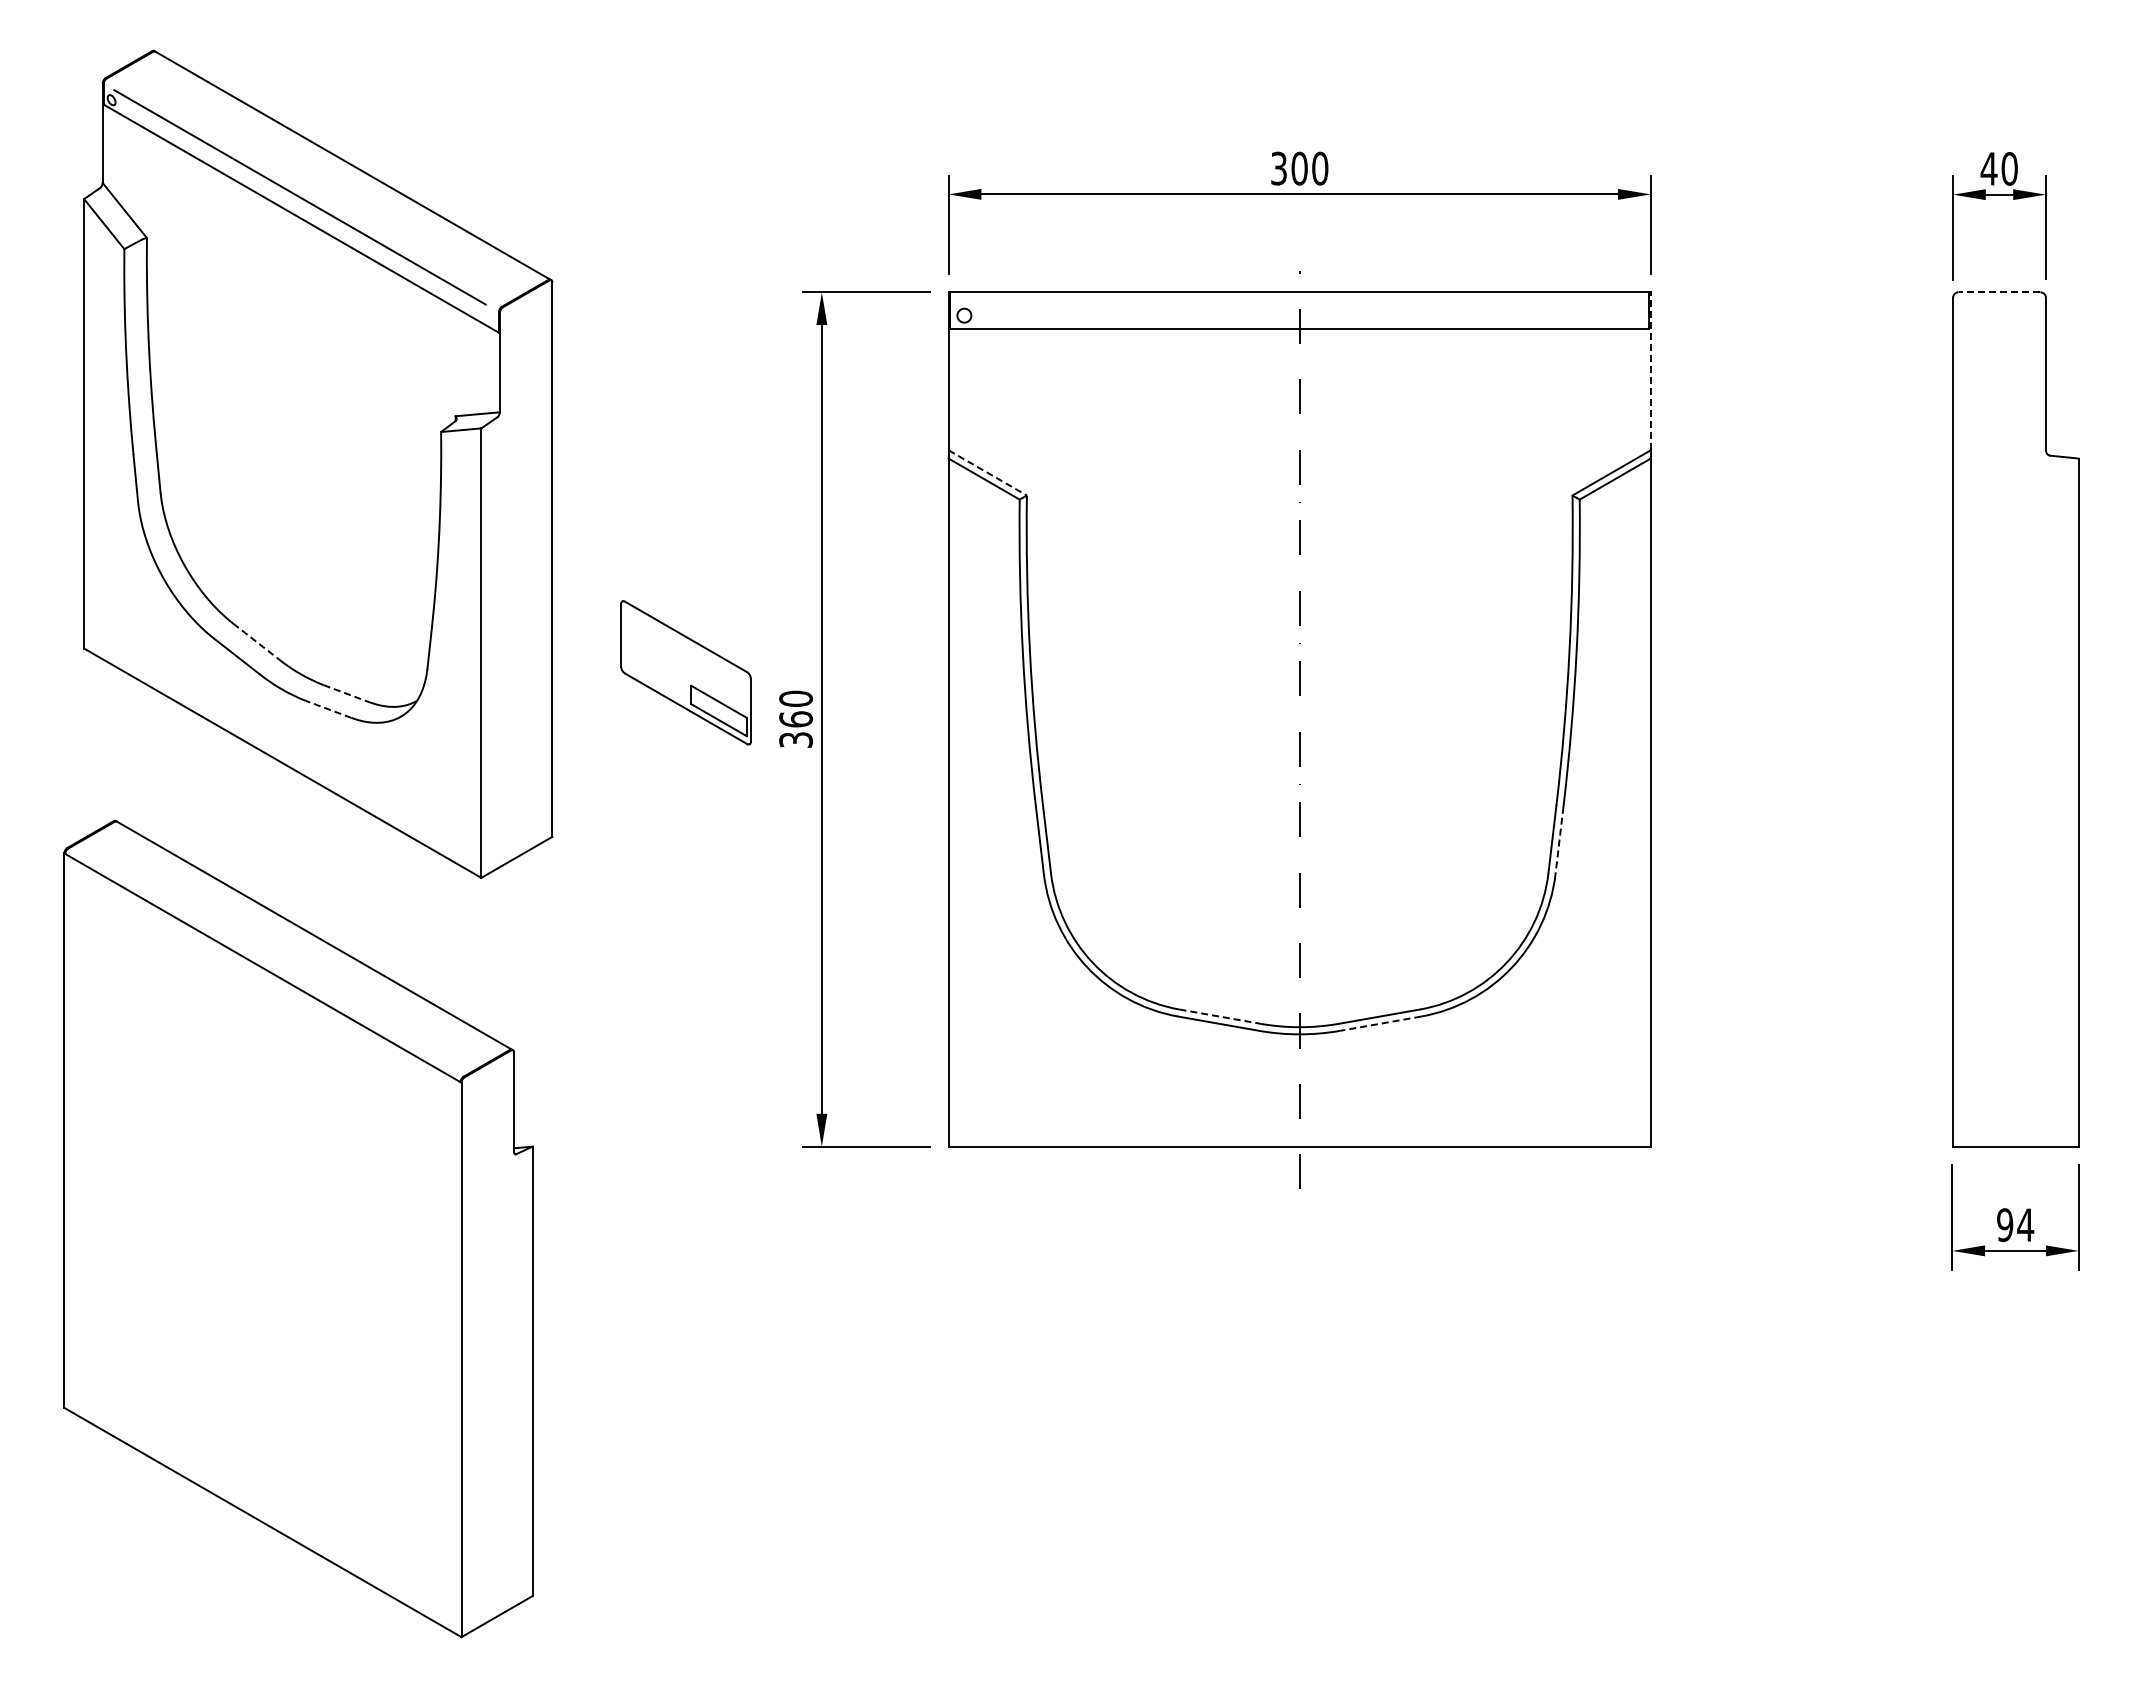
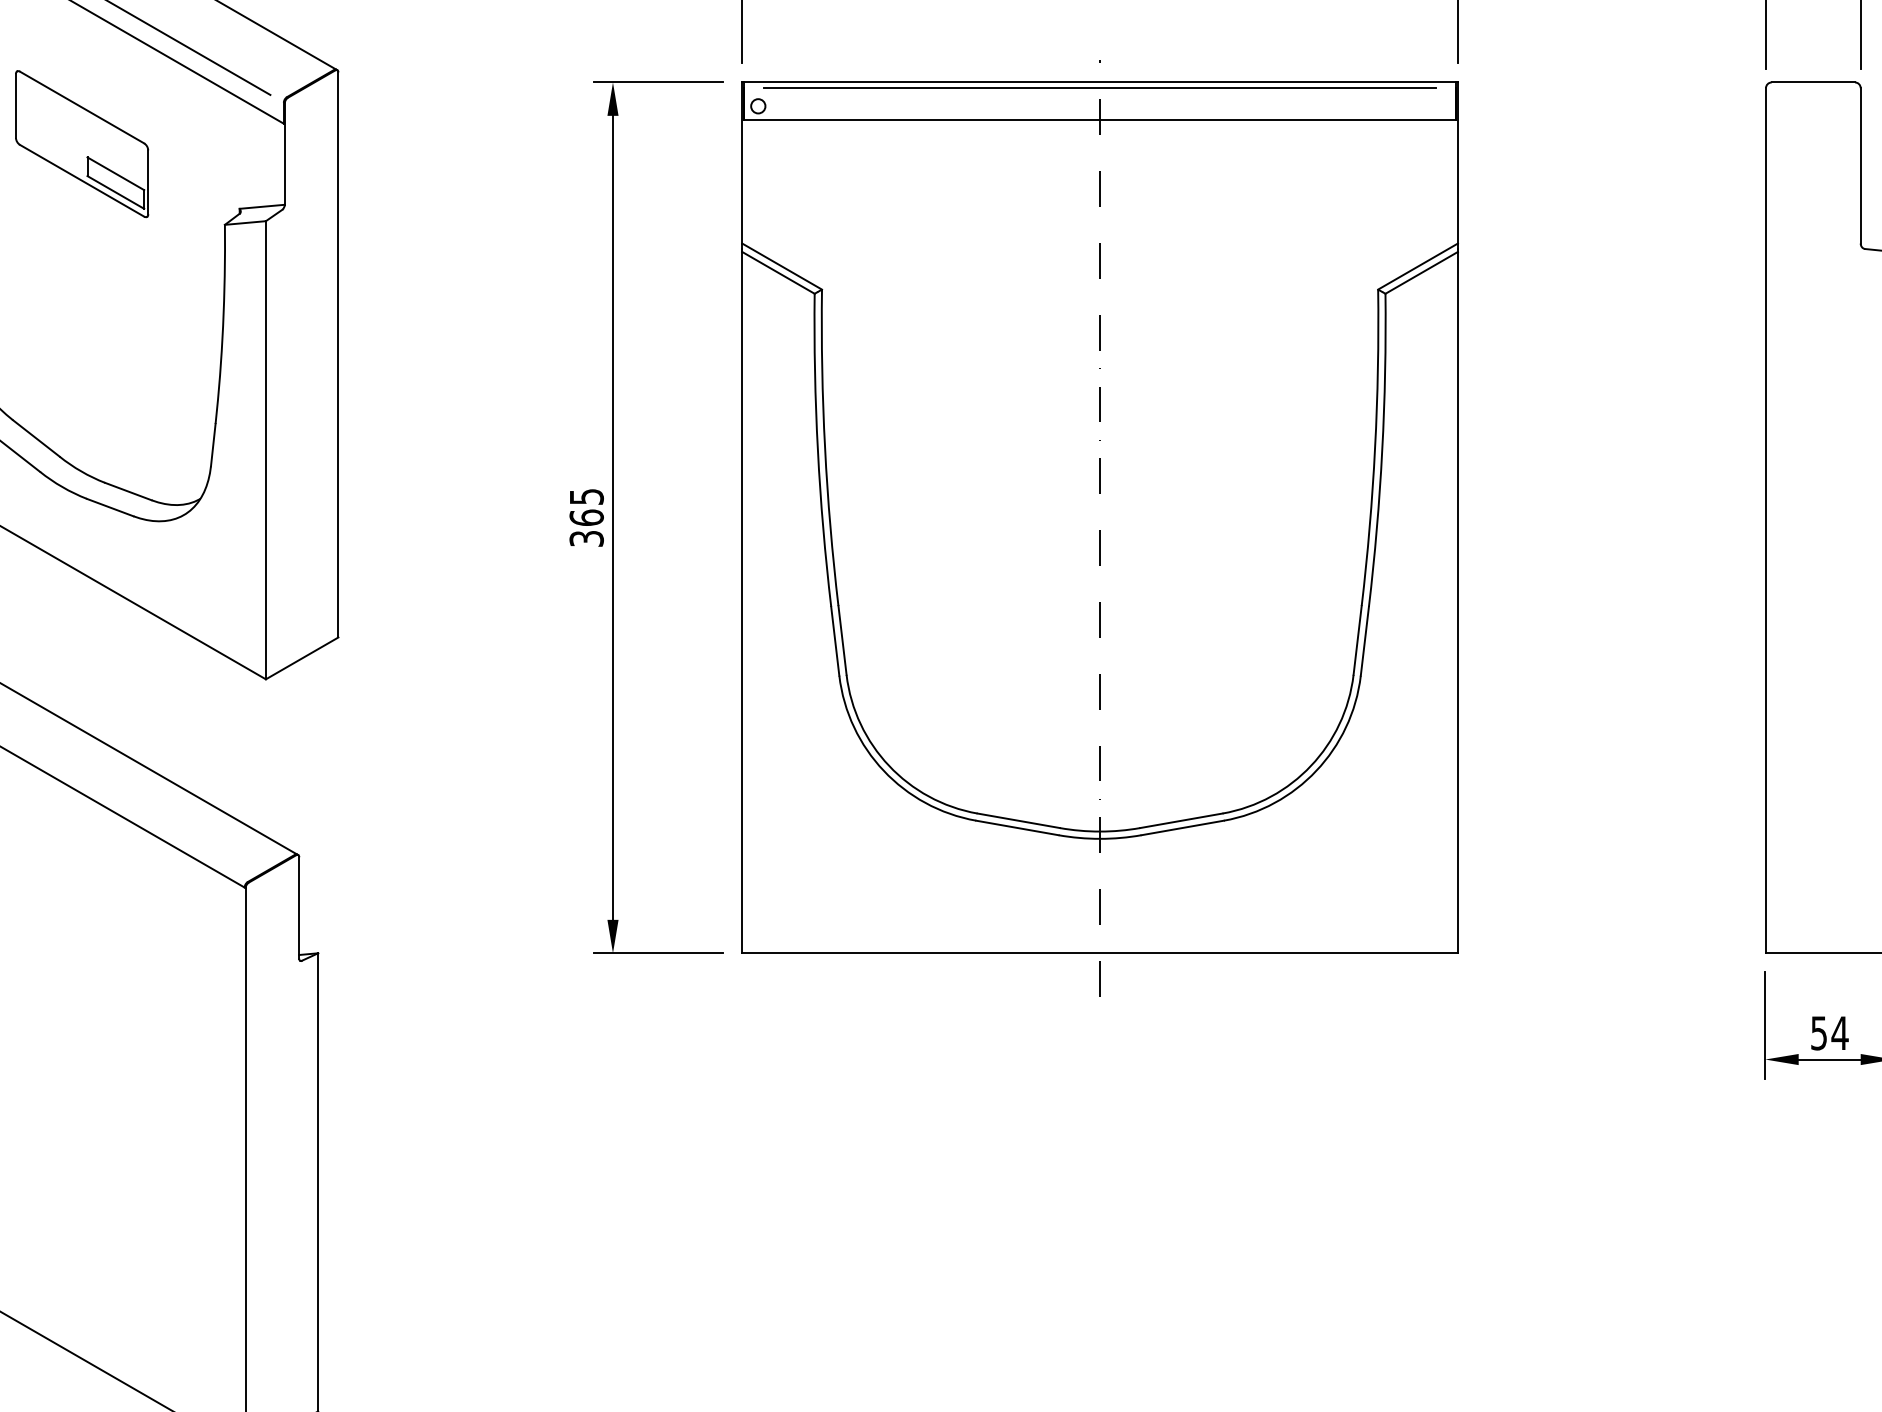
line: (1999, 292) -> (1813, 82), dashed -> solid
line: (1299, 297) -> (1099, 87), added
line: (1650, 370) -> (1457, 162), dashed -> solid
line: (988, 473) -> (782, 267), dashed -> solid
line: (256, 641) -> (36, 438), dashed -> solid
part: (685, 672) -> (81, 143), moved
line: (346, 693) -> (128, 491), dashed -> solid
text: (796, 698) -> (587, 496), 360 -> 365
line: (328, 709) -> (110, 507), dashed -> solid
line: (1559, 840) -> (1364, 641), dashed -> solid
line: (1220, 1016) -> (1019, 820), dashed -> solid
line: (1380, 1023) -> (1182, 827), dashed -> solid
text: (2005, 1224) -> (1819, 1032), 94 -> 54

